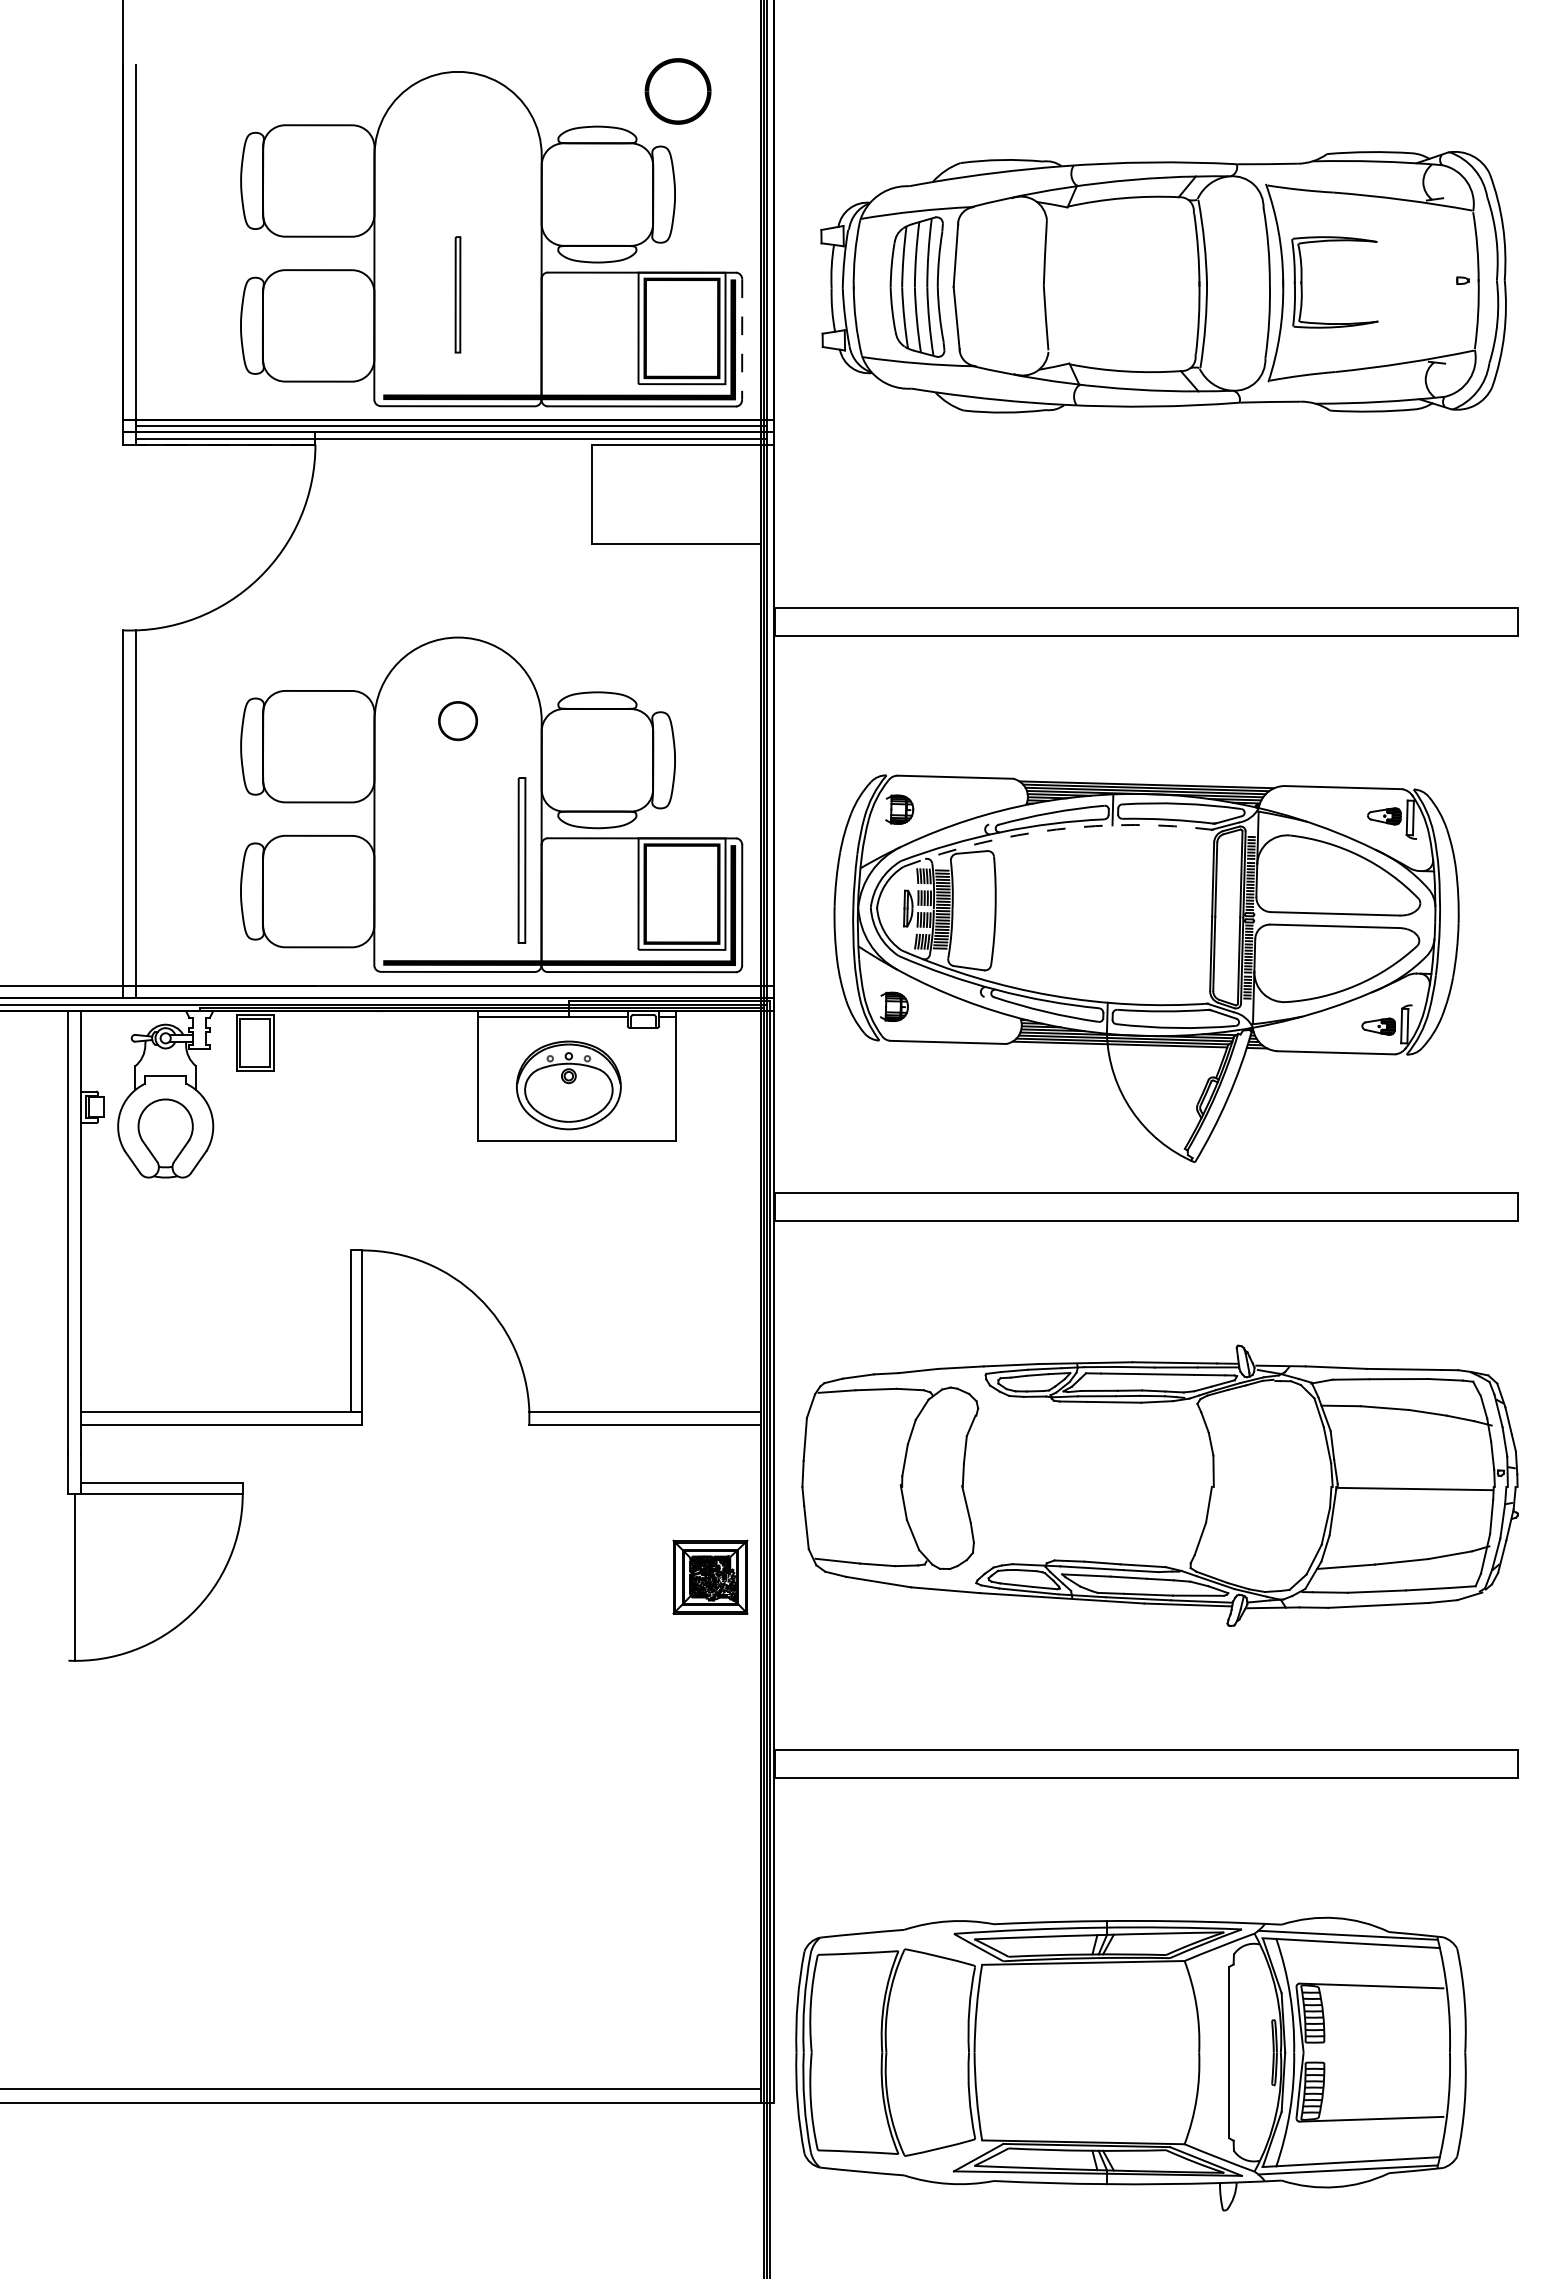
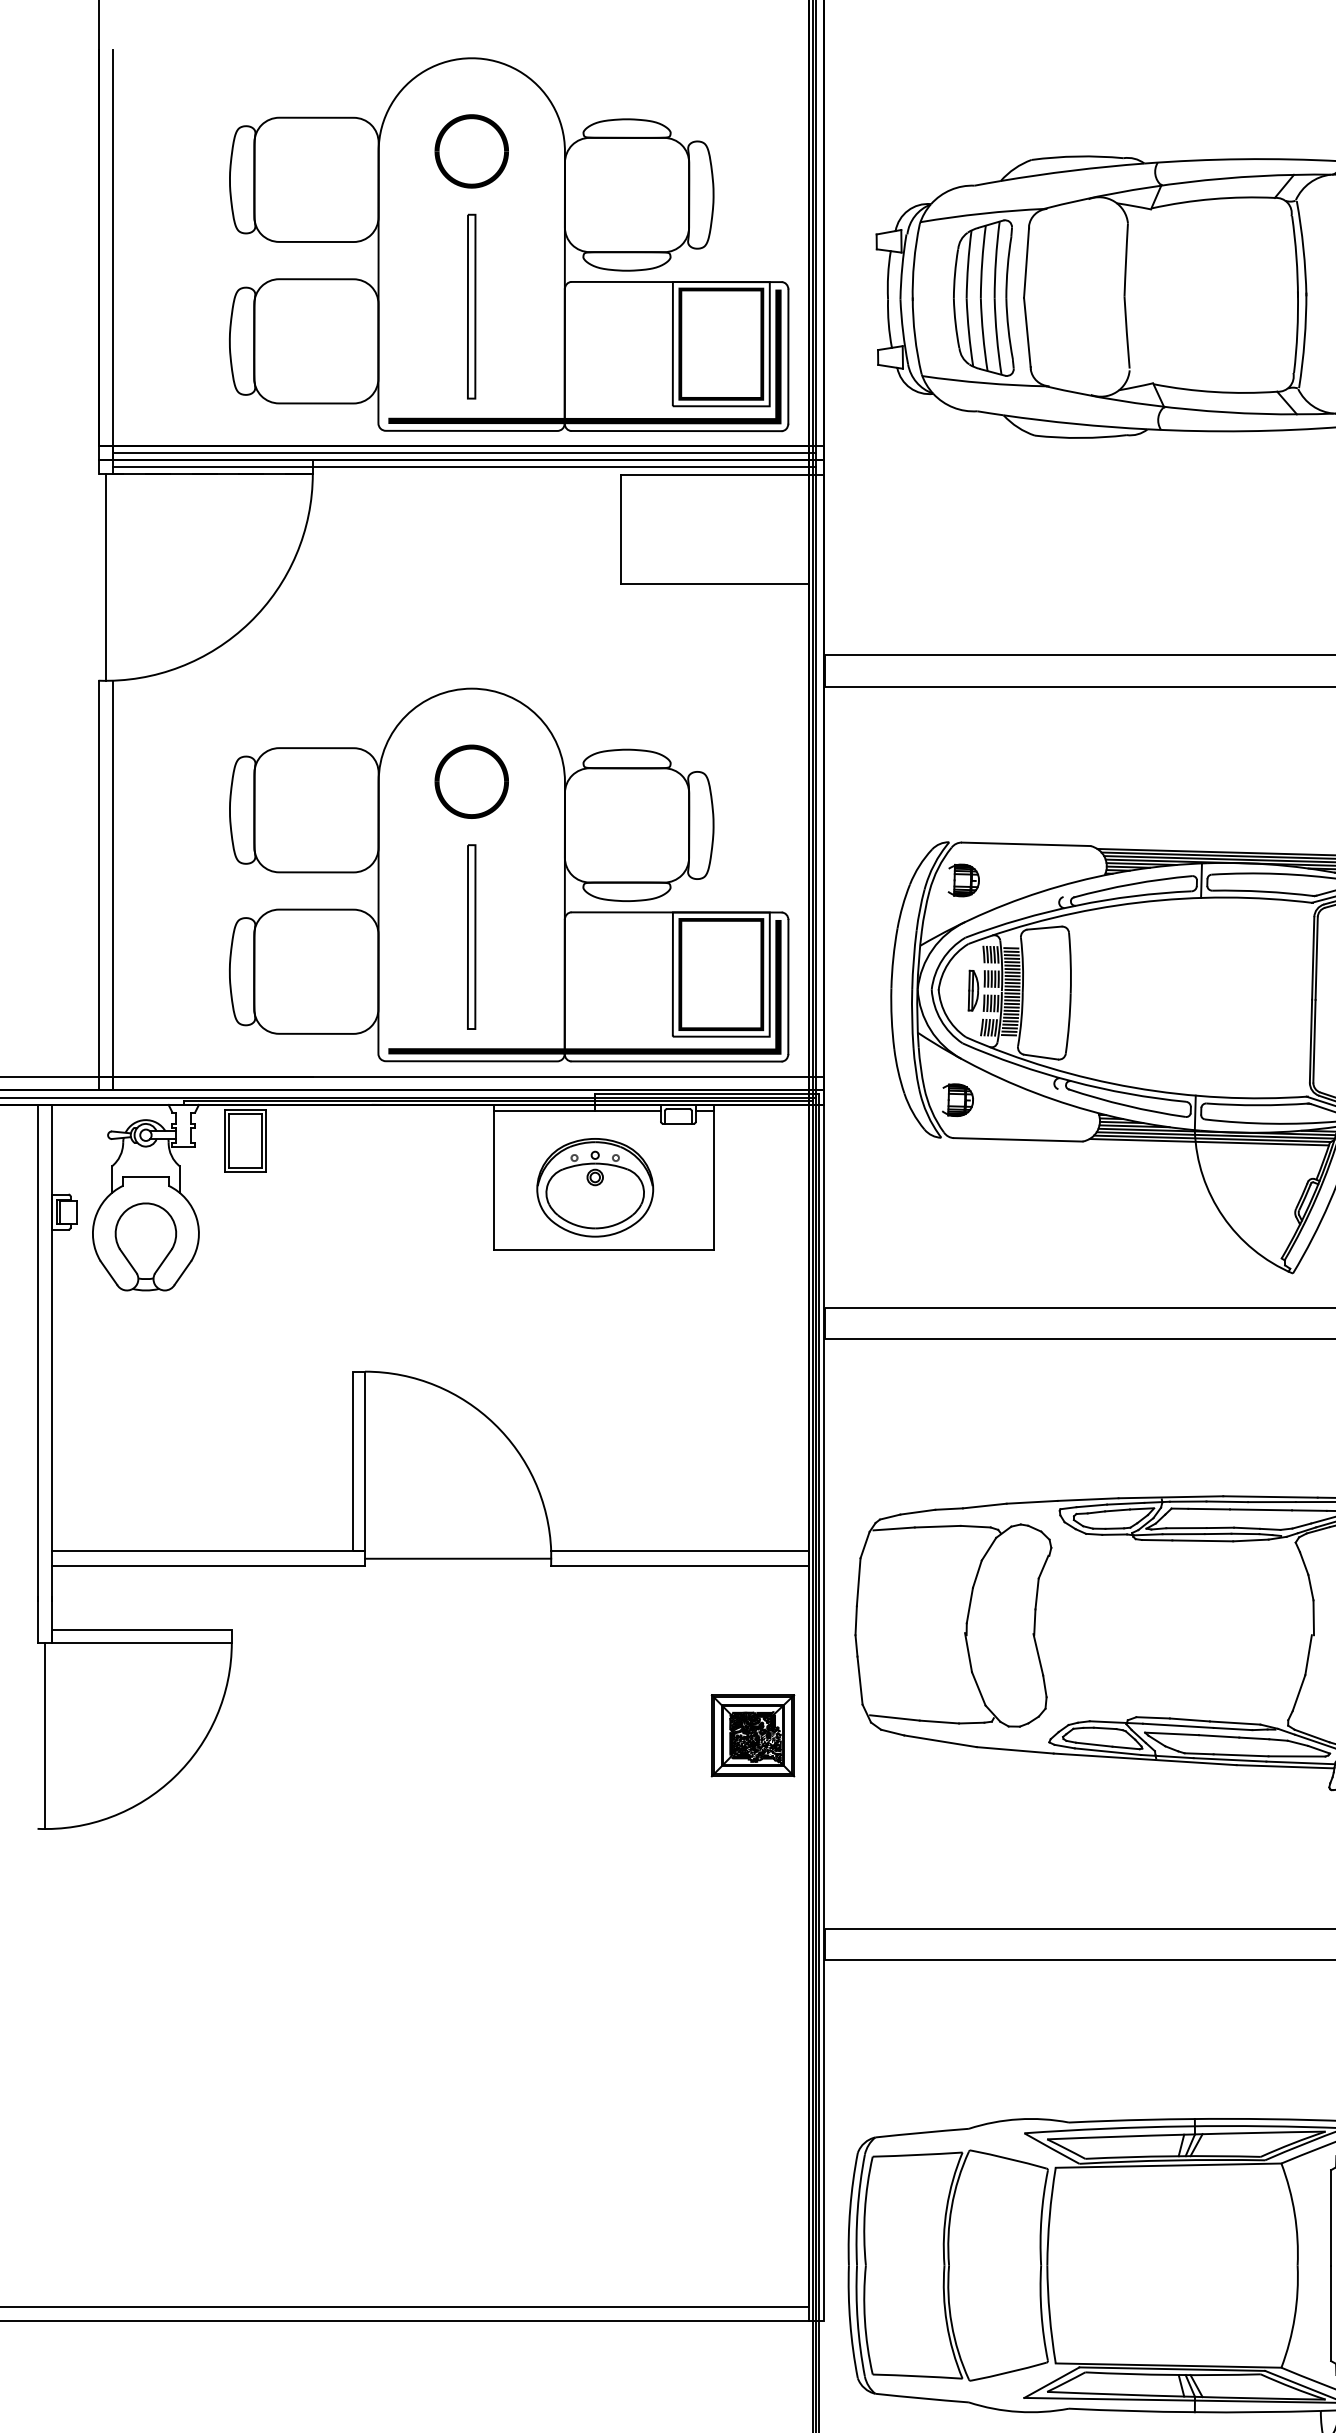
part: (677, 91) -> (471, 151), moved
part: (457, 294) -> (471, 306), size x1.43
line: (742, 340) -> (788, 357), dashed -> solid
line: (129, 537) -> (105, 577), added
part: (457, 720) -> (471, 781), size x1.67
arc: (1056, 829) -> (1138, 902), dashed -> solid
part: (521, 860) -> (471, 937), moved
line: (445, 1418) -> (457, 1558), added

